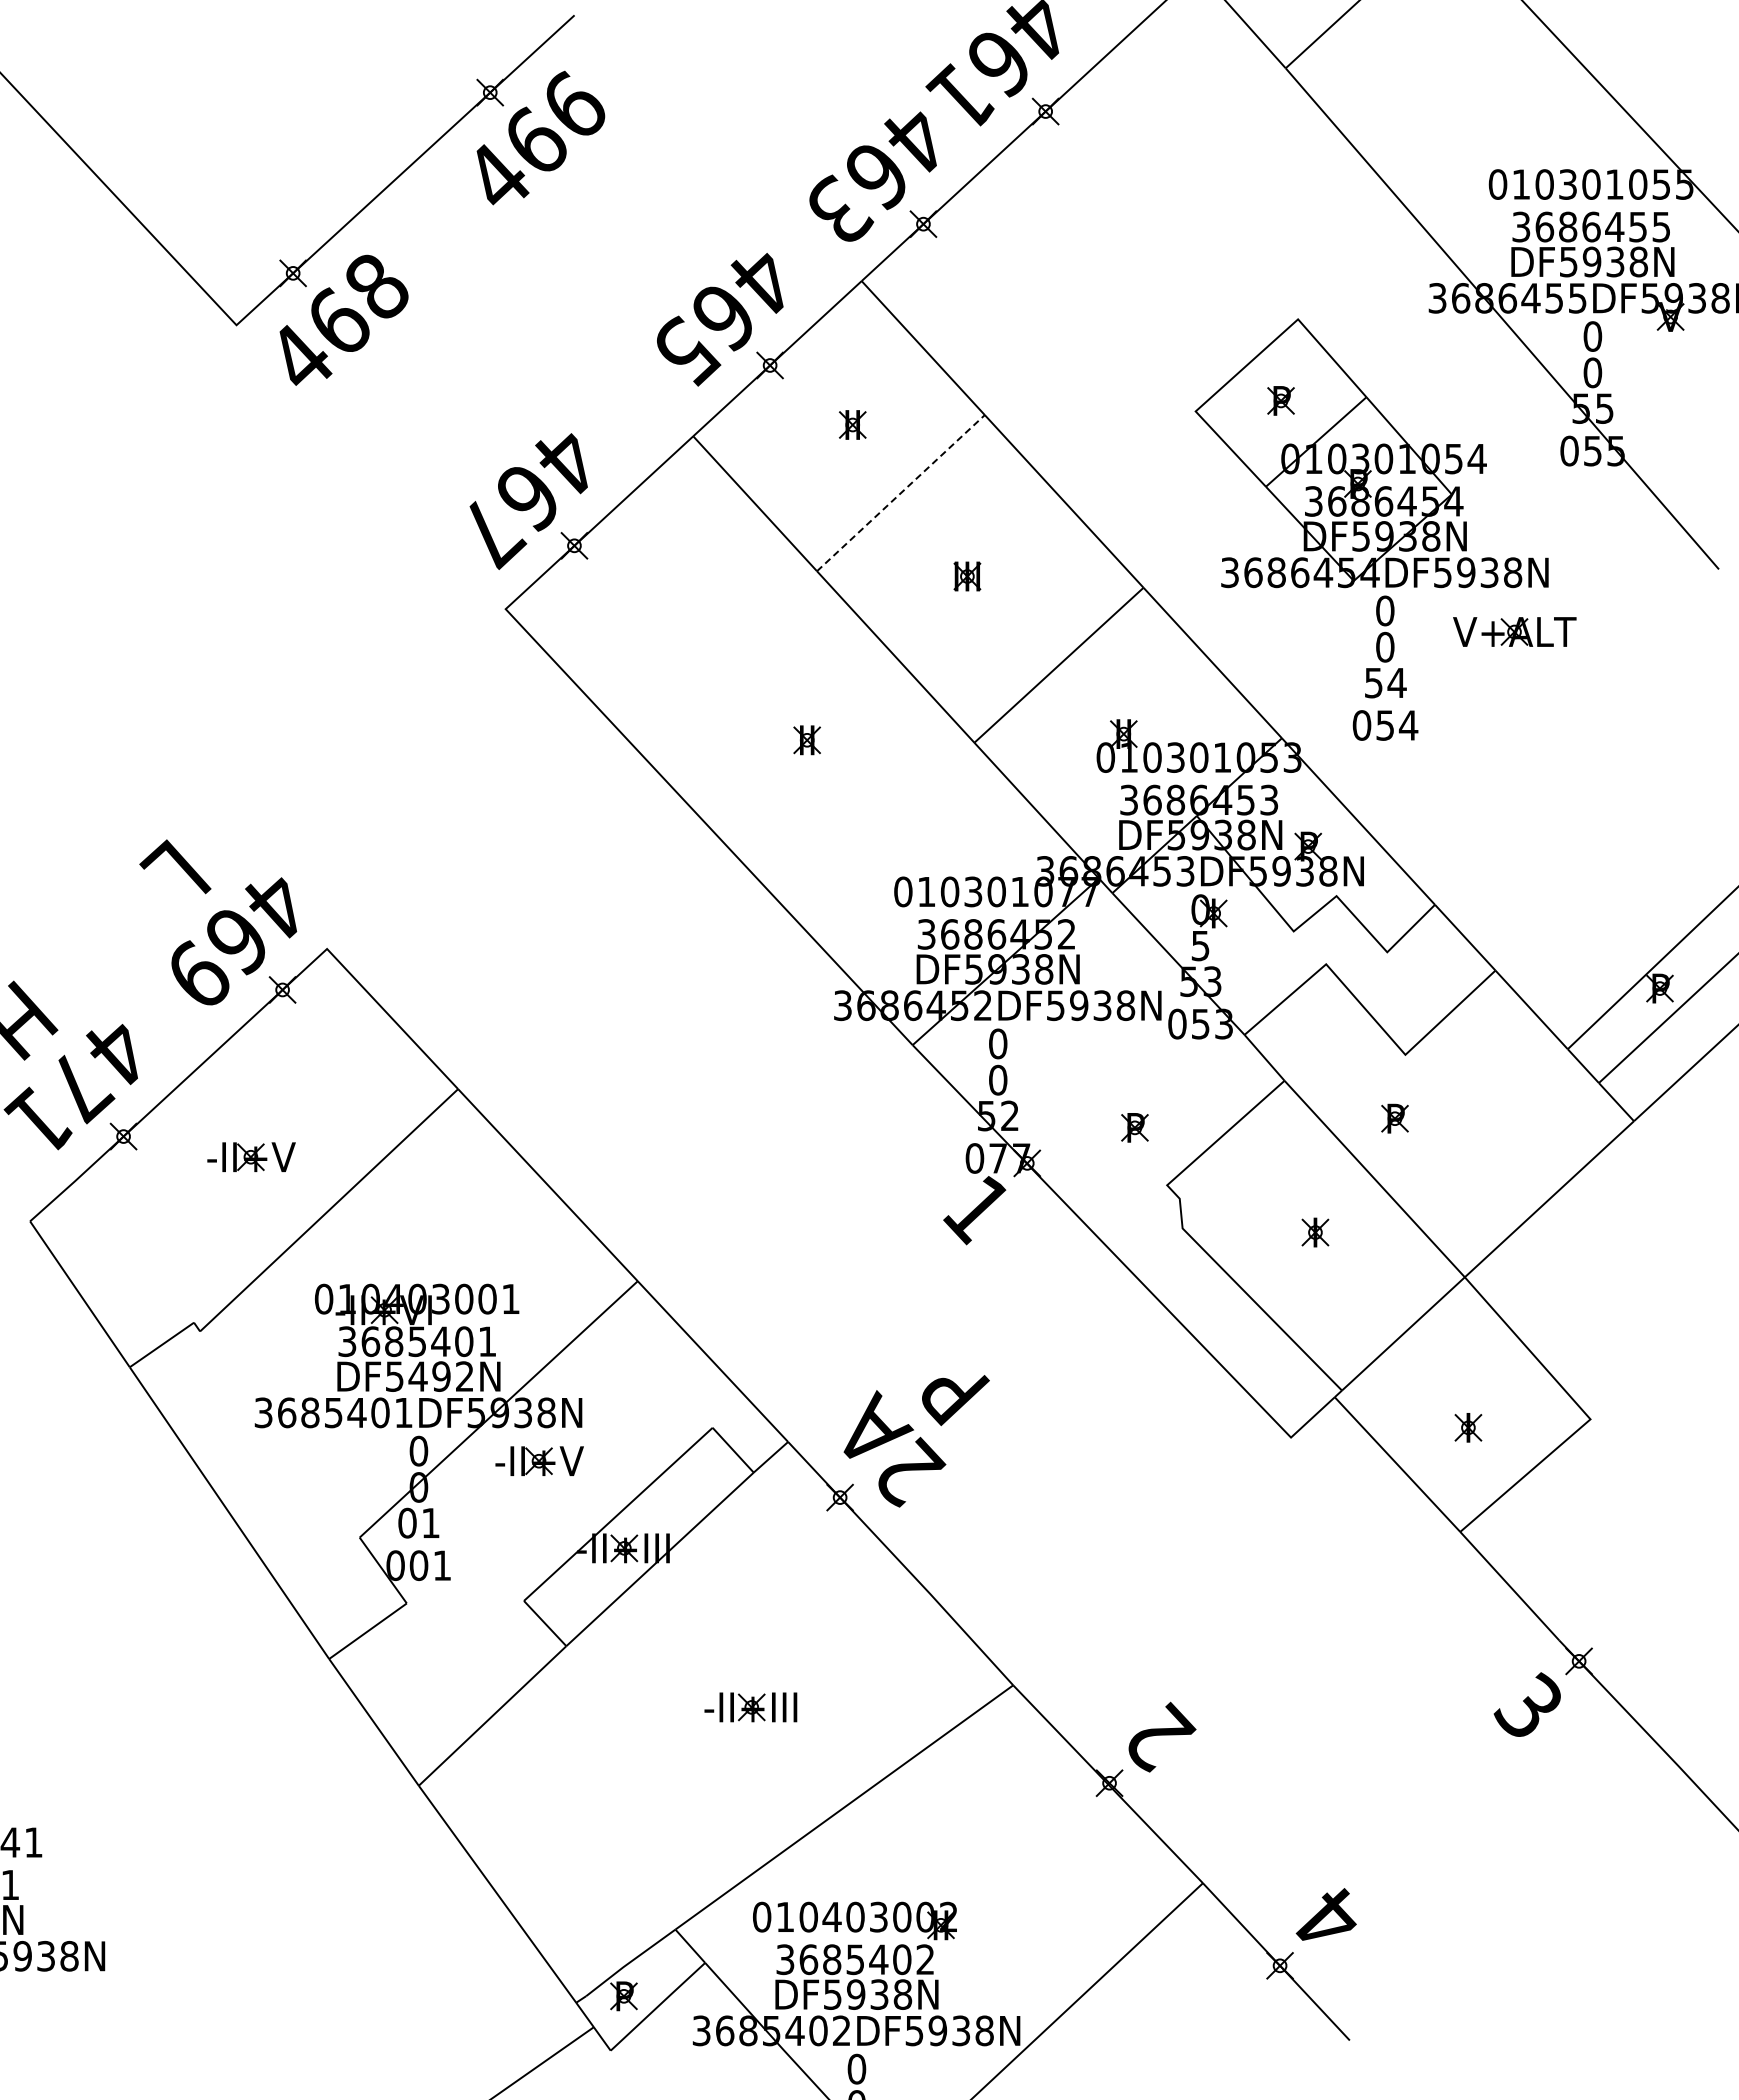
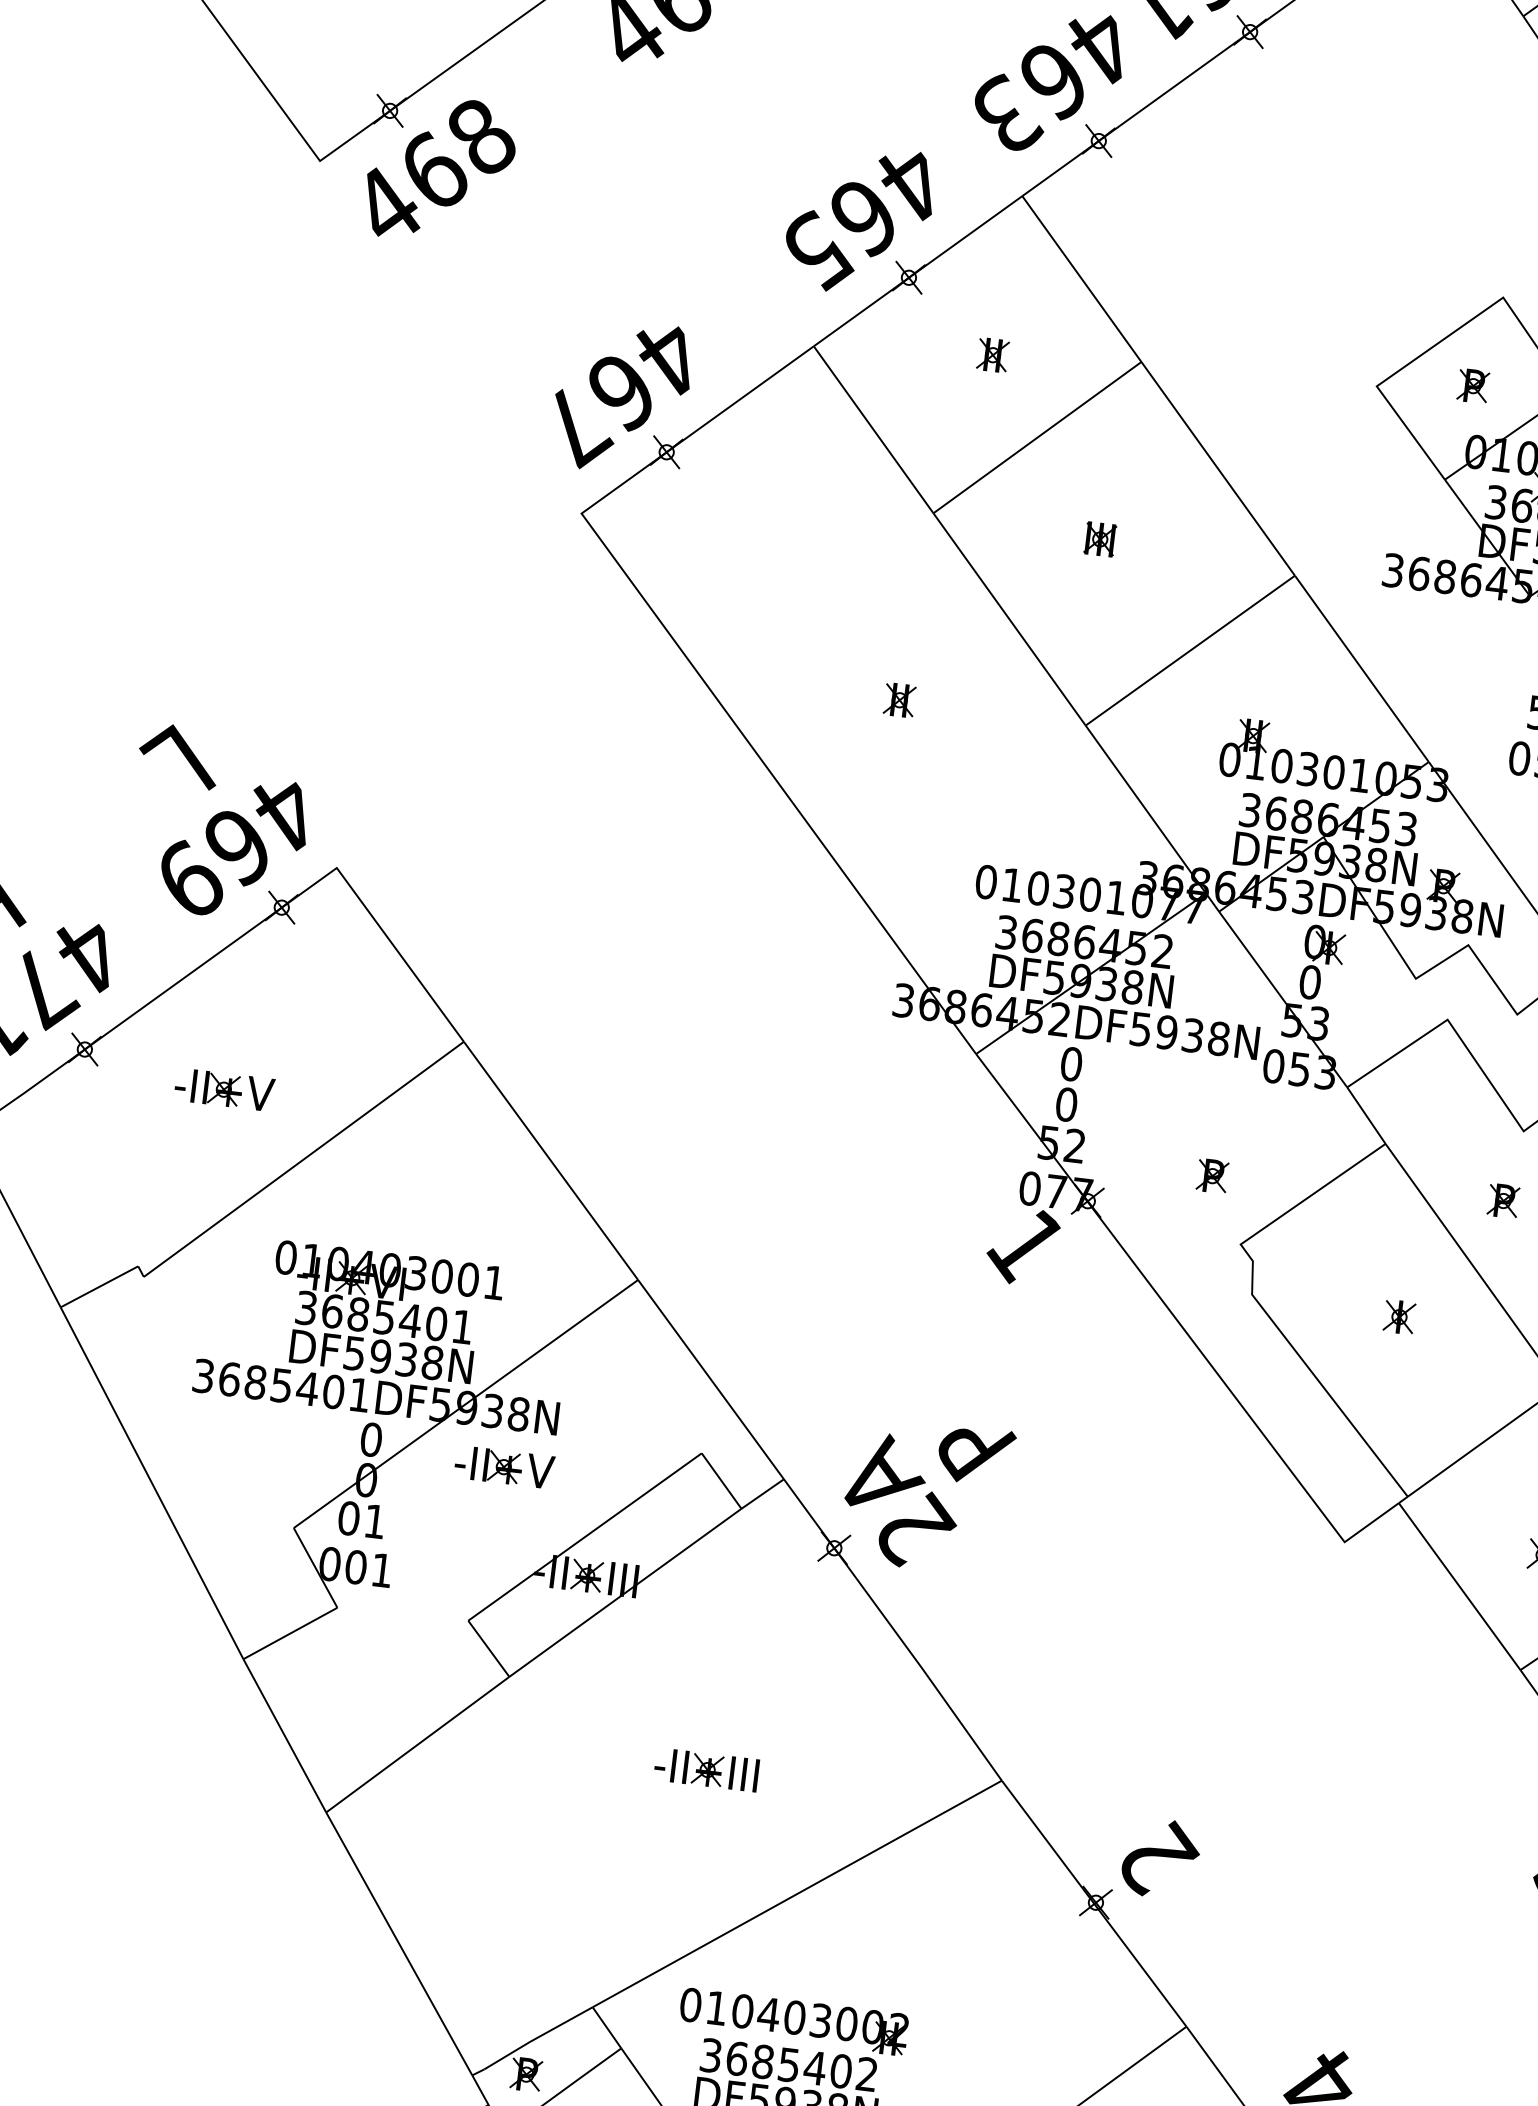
line: (900, 493) -> (1036, 437), dashed -> solid
text: (1200, 945) -> (1310, 981), 5 -> 0
text: (441, 1376) -> (406, 1359), DF5492N -> DF5938N

